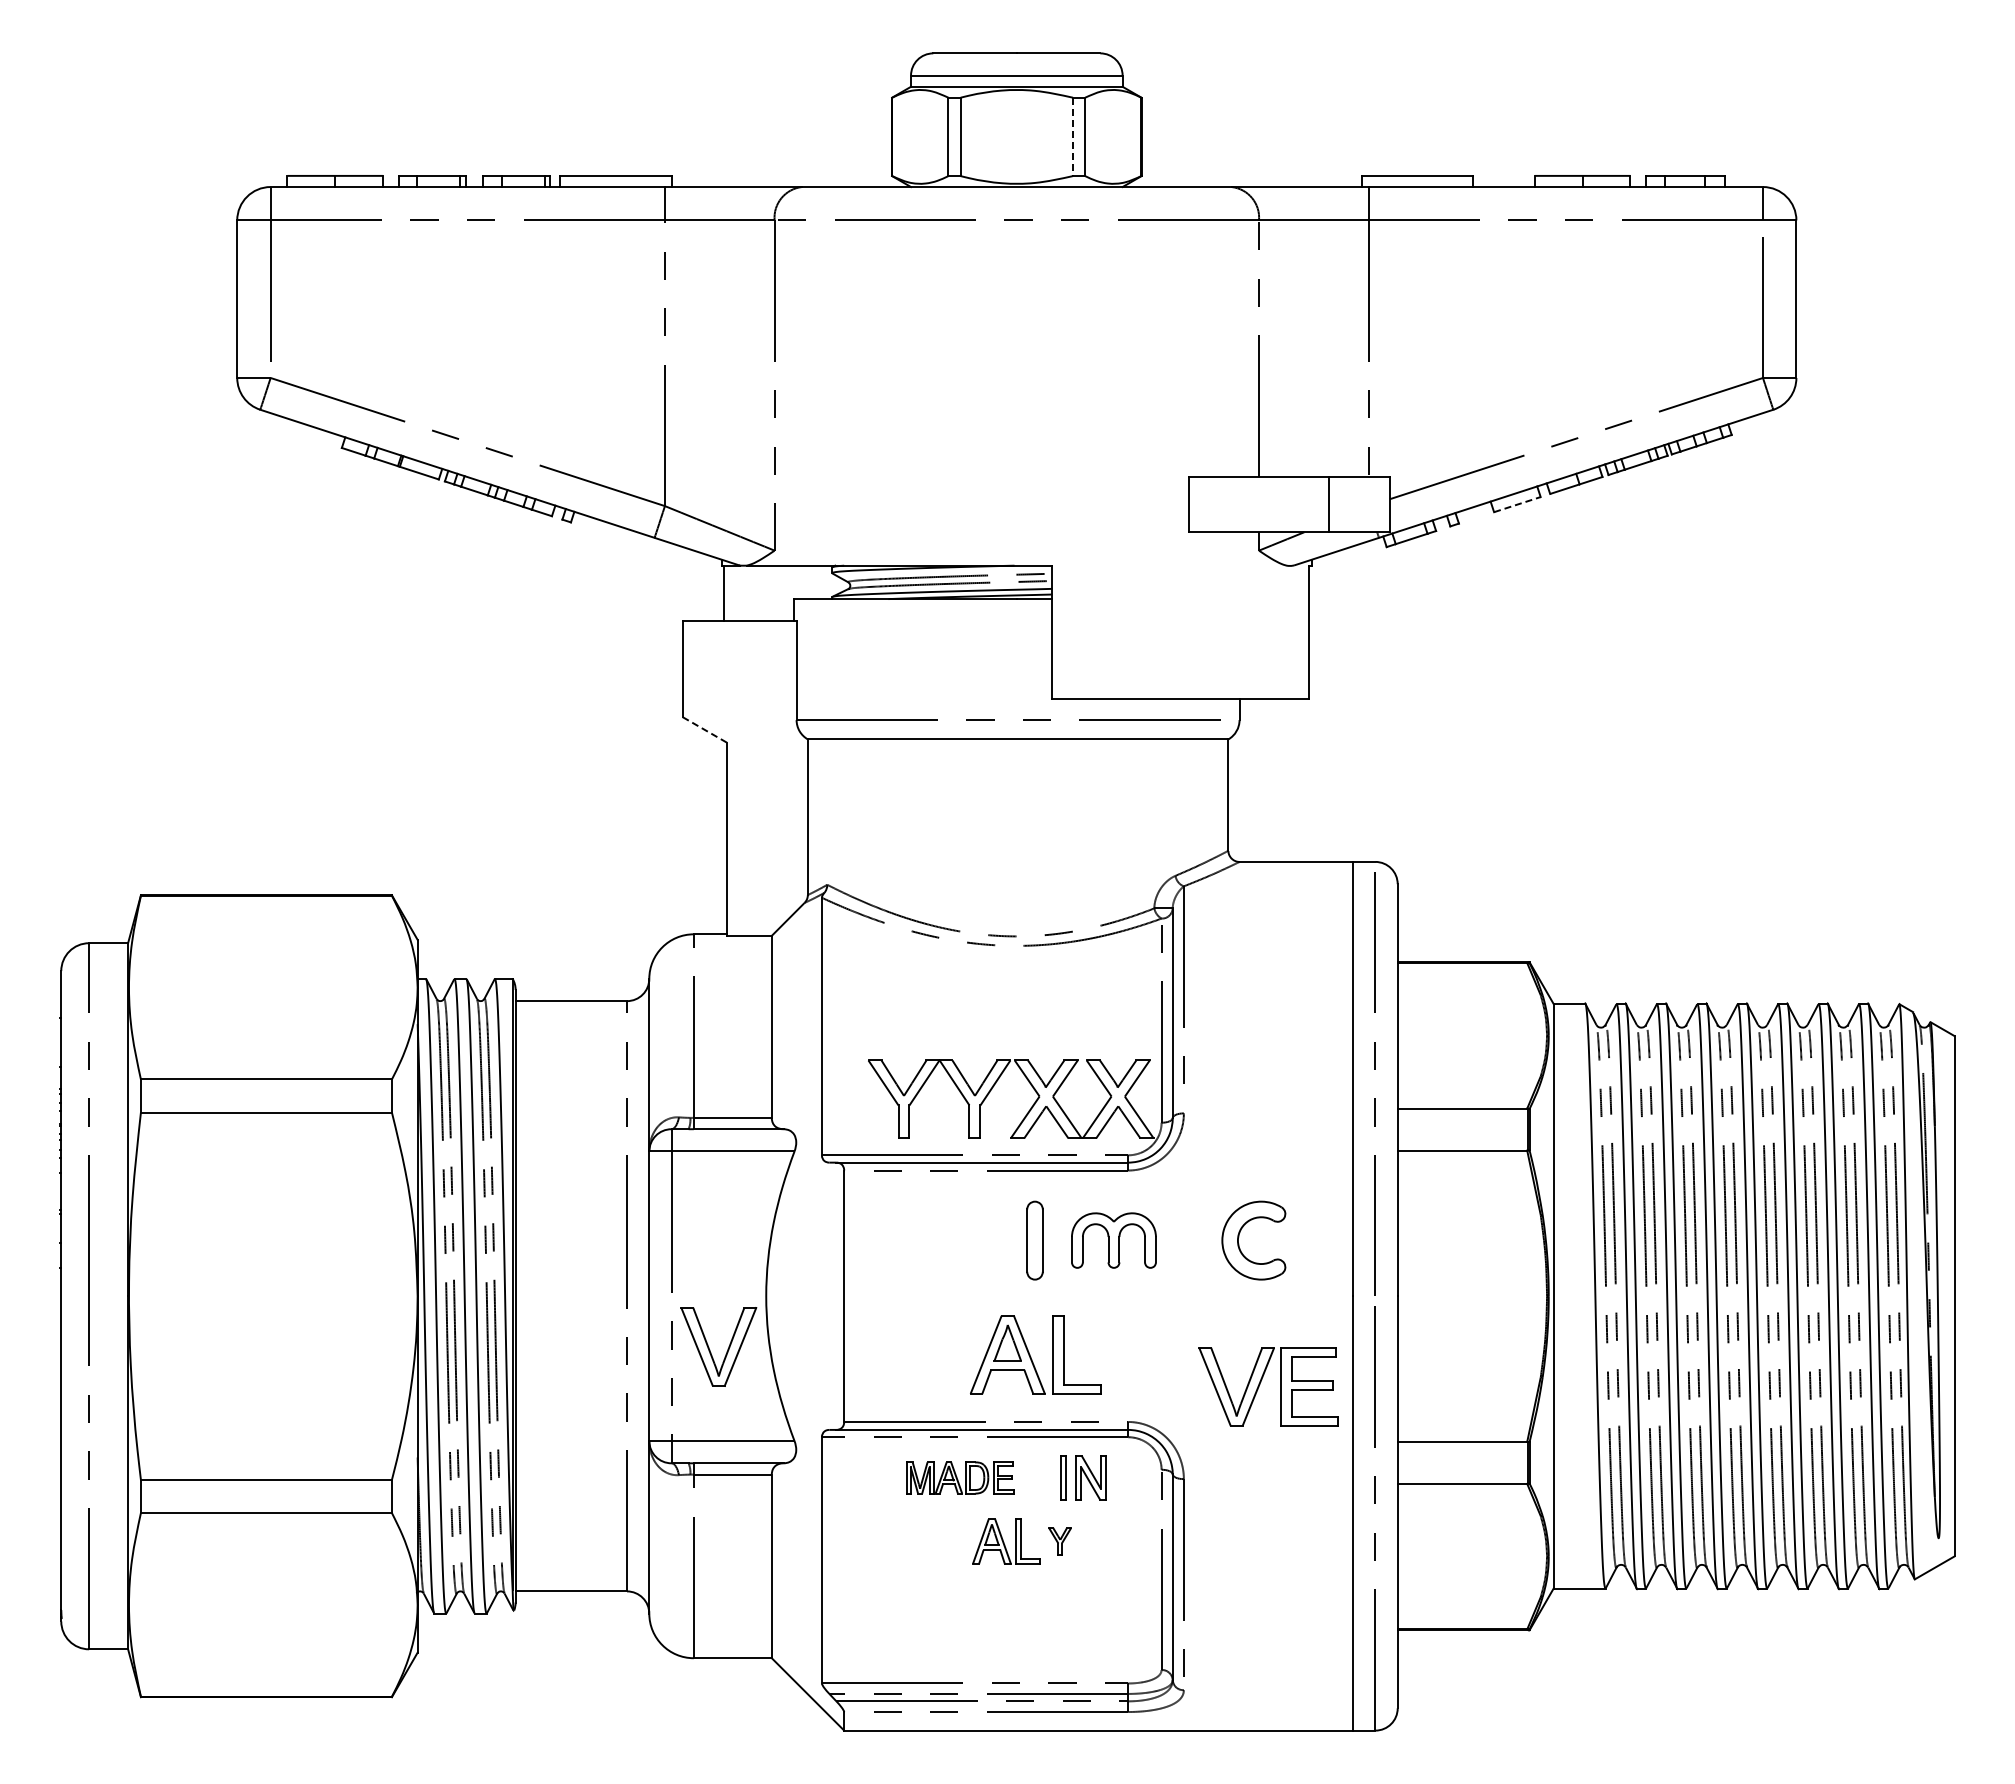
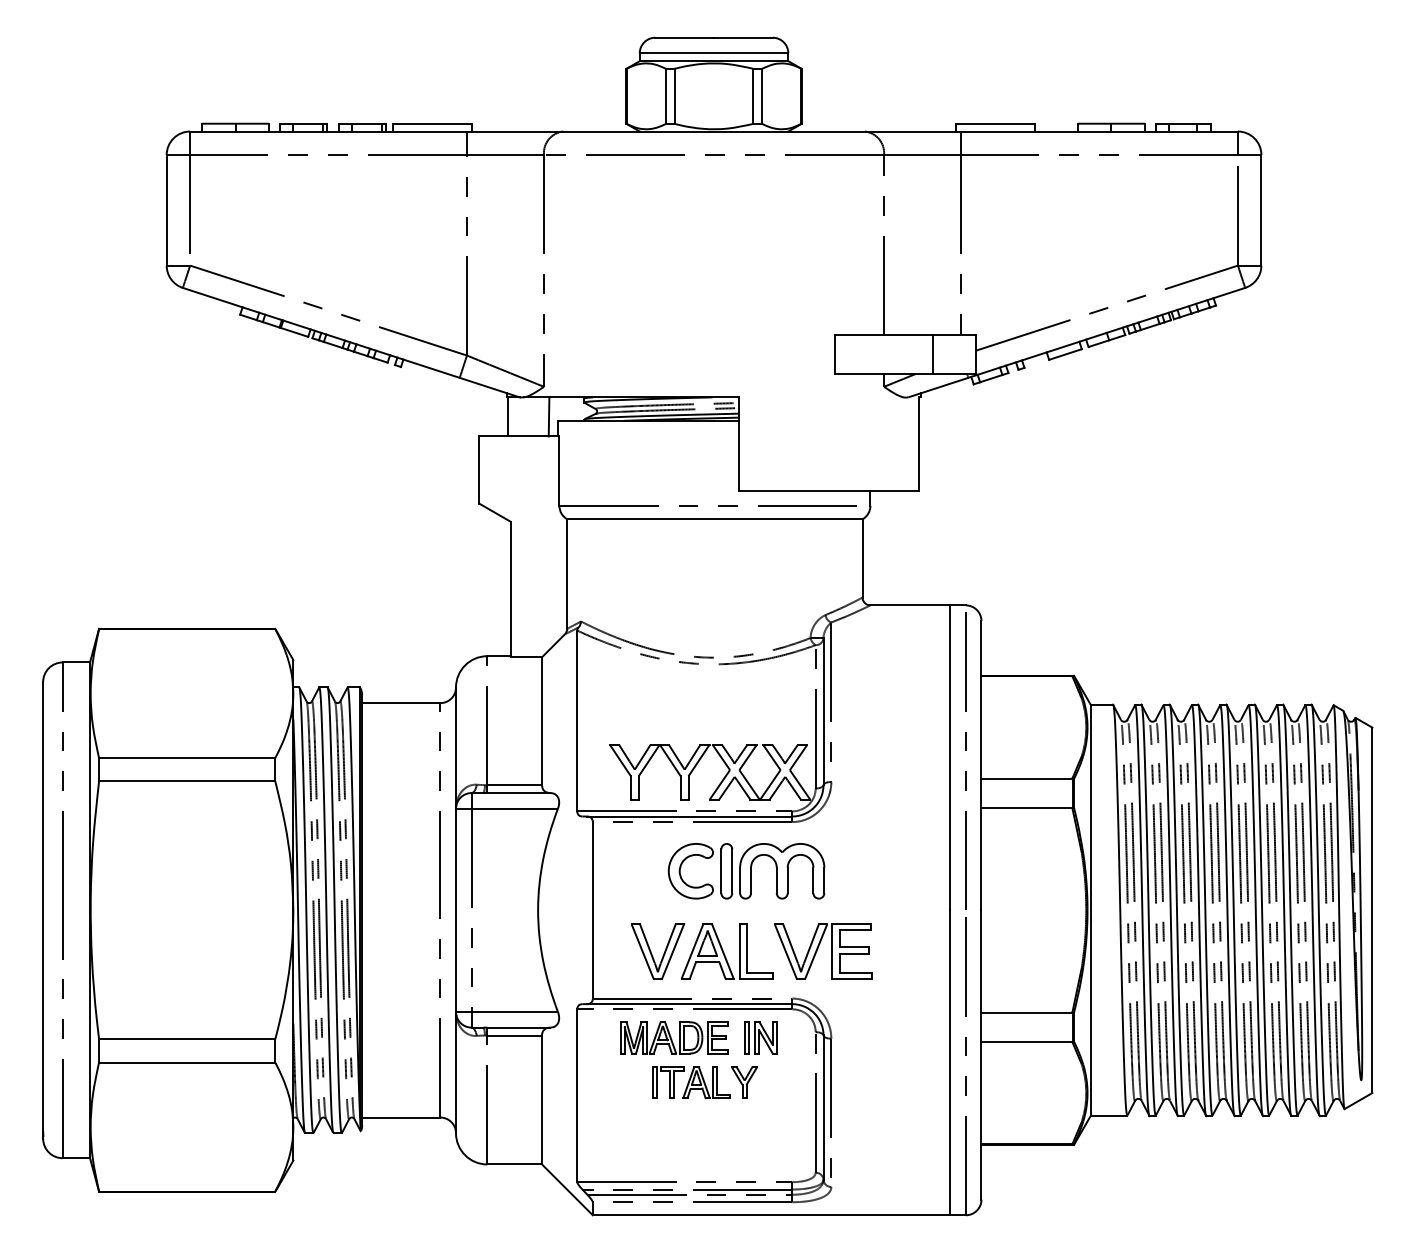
line: (1073, 137) -> (753, 96), dashed -> solid
line: (1517, 504) -> (1065, 354), dashed -> solid
line: (781, 593) -> (548, 416), added
line: (704, 730) -> (494, 513), dashed -> solid
part: (1239, 1237) -> (680, 869), moved
part: (1113, 1240) -> (781, 871), size x1.43
part: (710, 1349) -> (652, 953), moved
part: (1261, 1382) -> (818, 948), moved
part: (960, 1477) -> (674, 1037), size x1.43
part: (951, 1541) -> (668, 1082), added
part: (1059, 1541) -> (744, 1082), size x1.67

